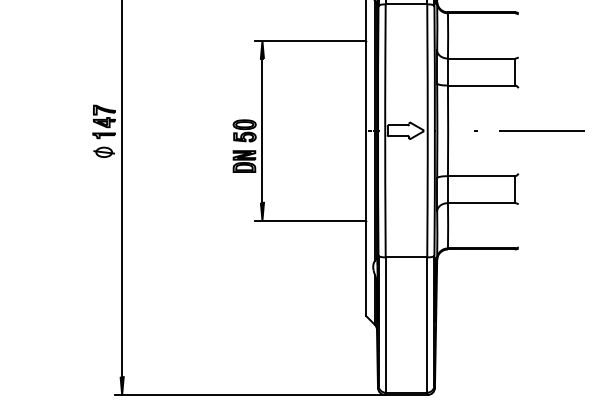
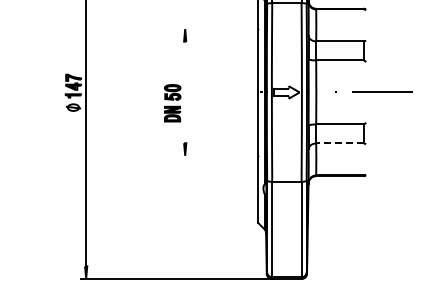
line: (310, 41) -> (219, 29), removed
line: (262, 130) -> (185, 92), removed
line: (480, 203) -> (339, 143), solid -> dashed
line: (310, 220) -> (219, 155), removed

